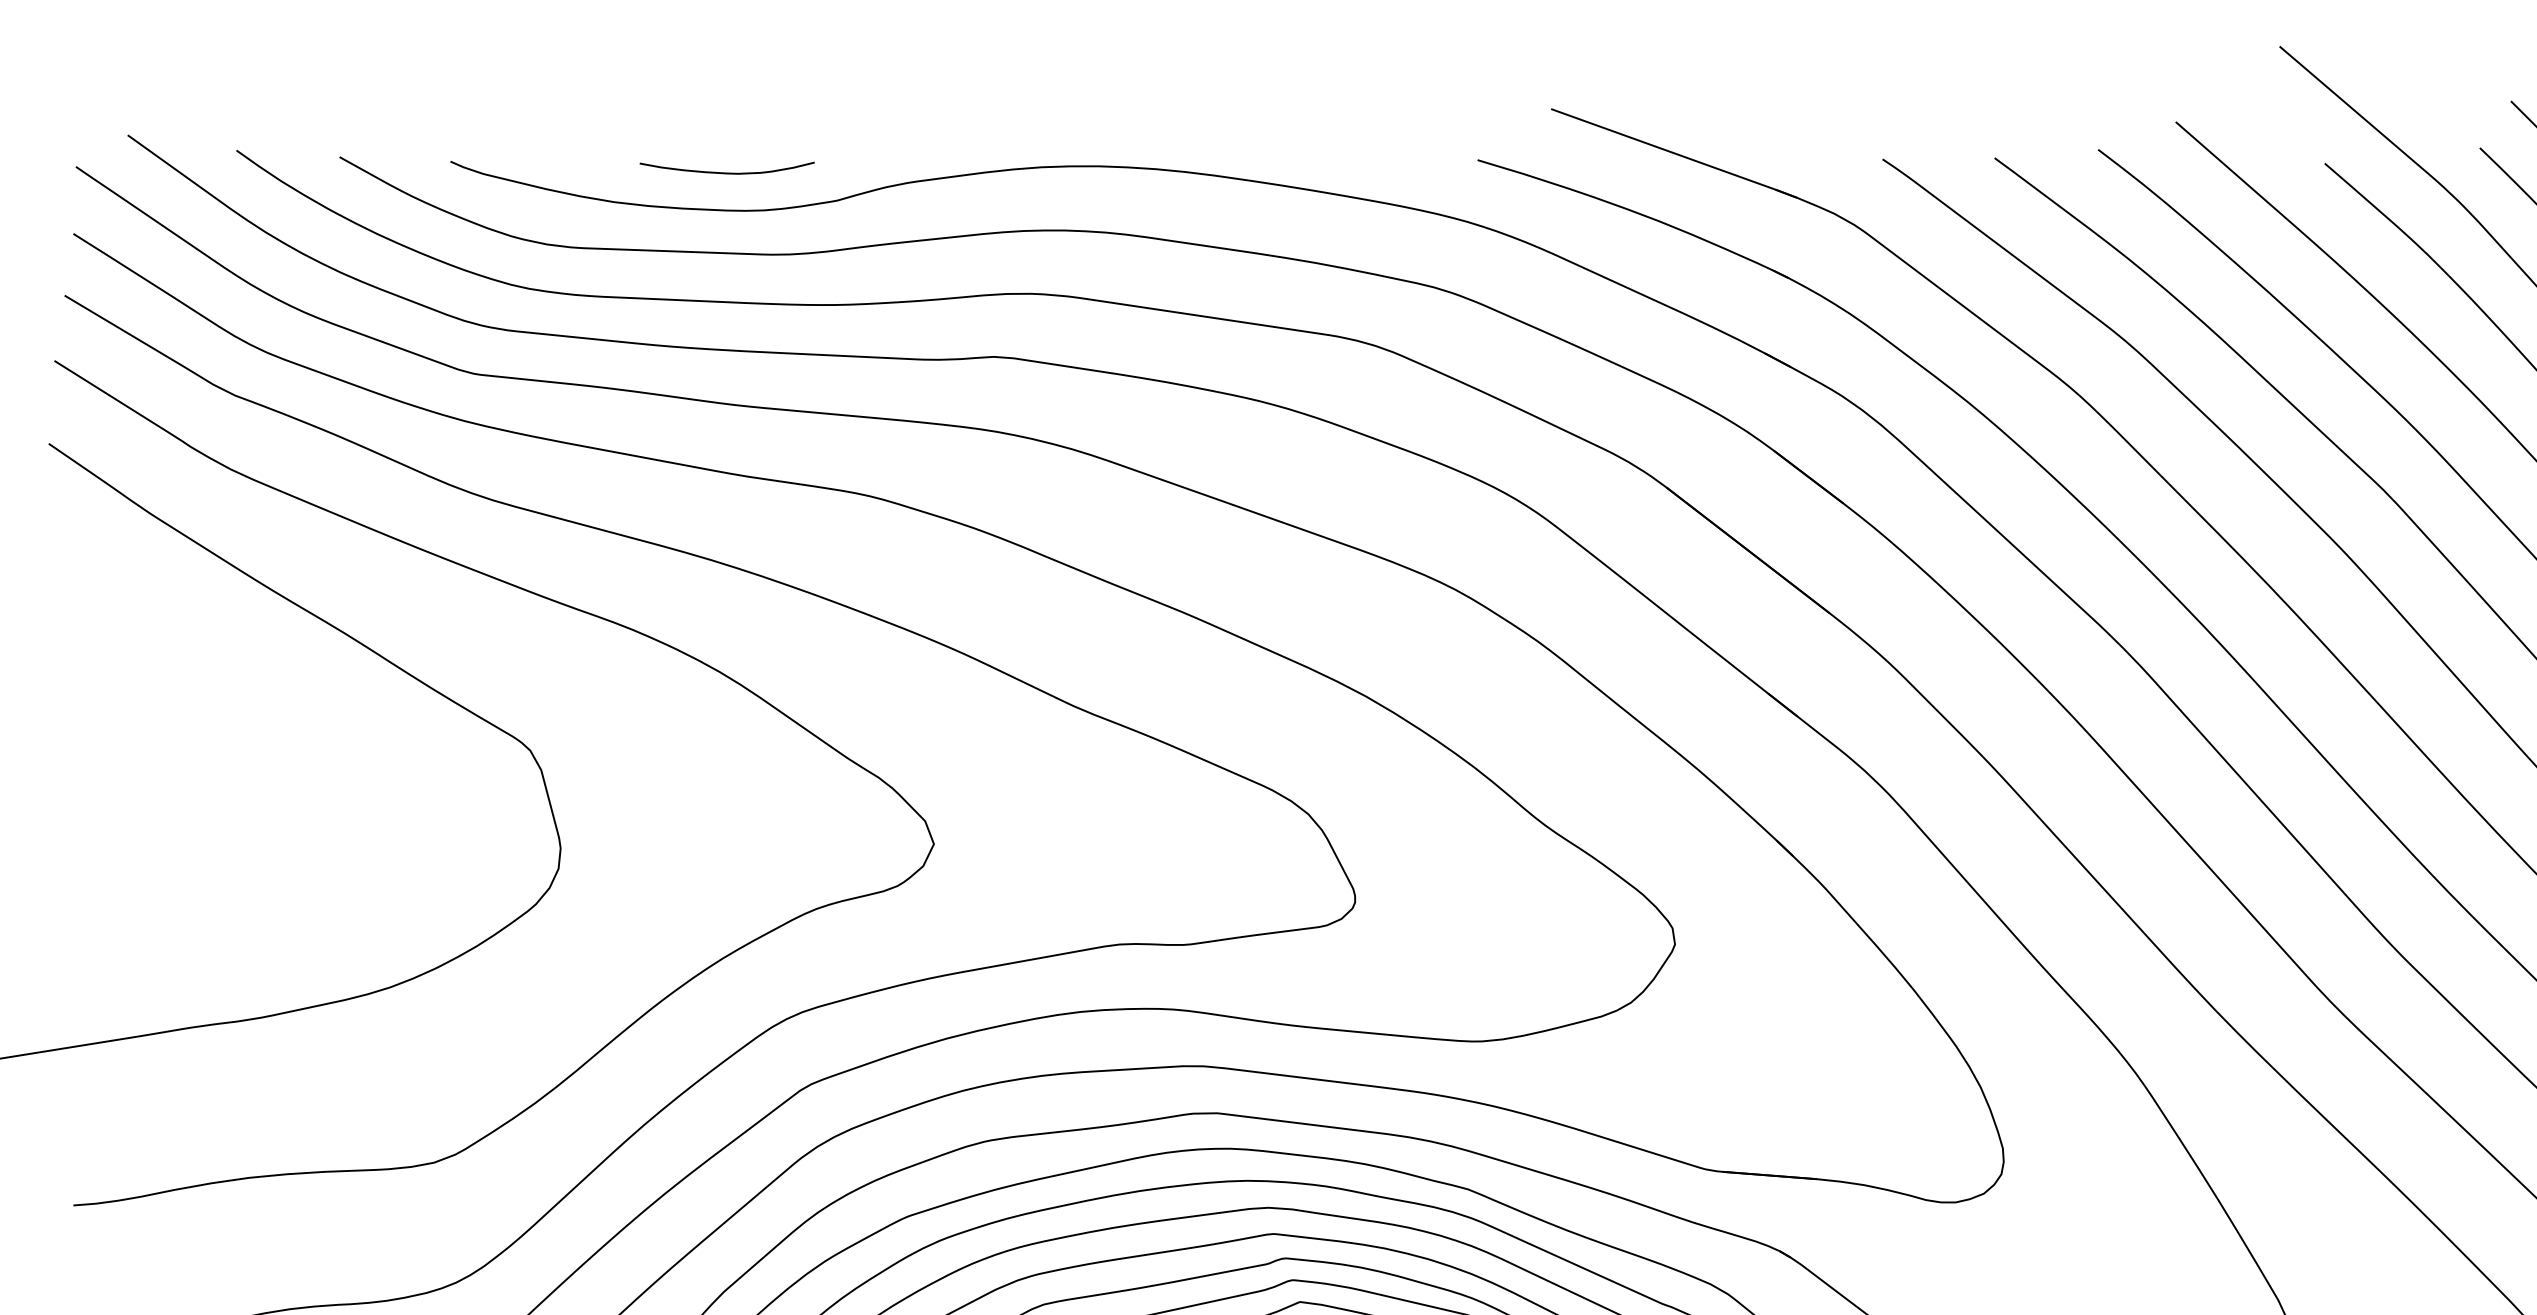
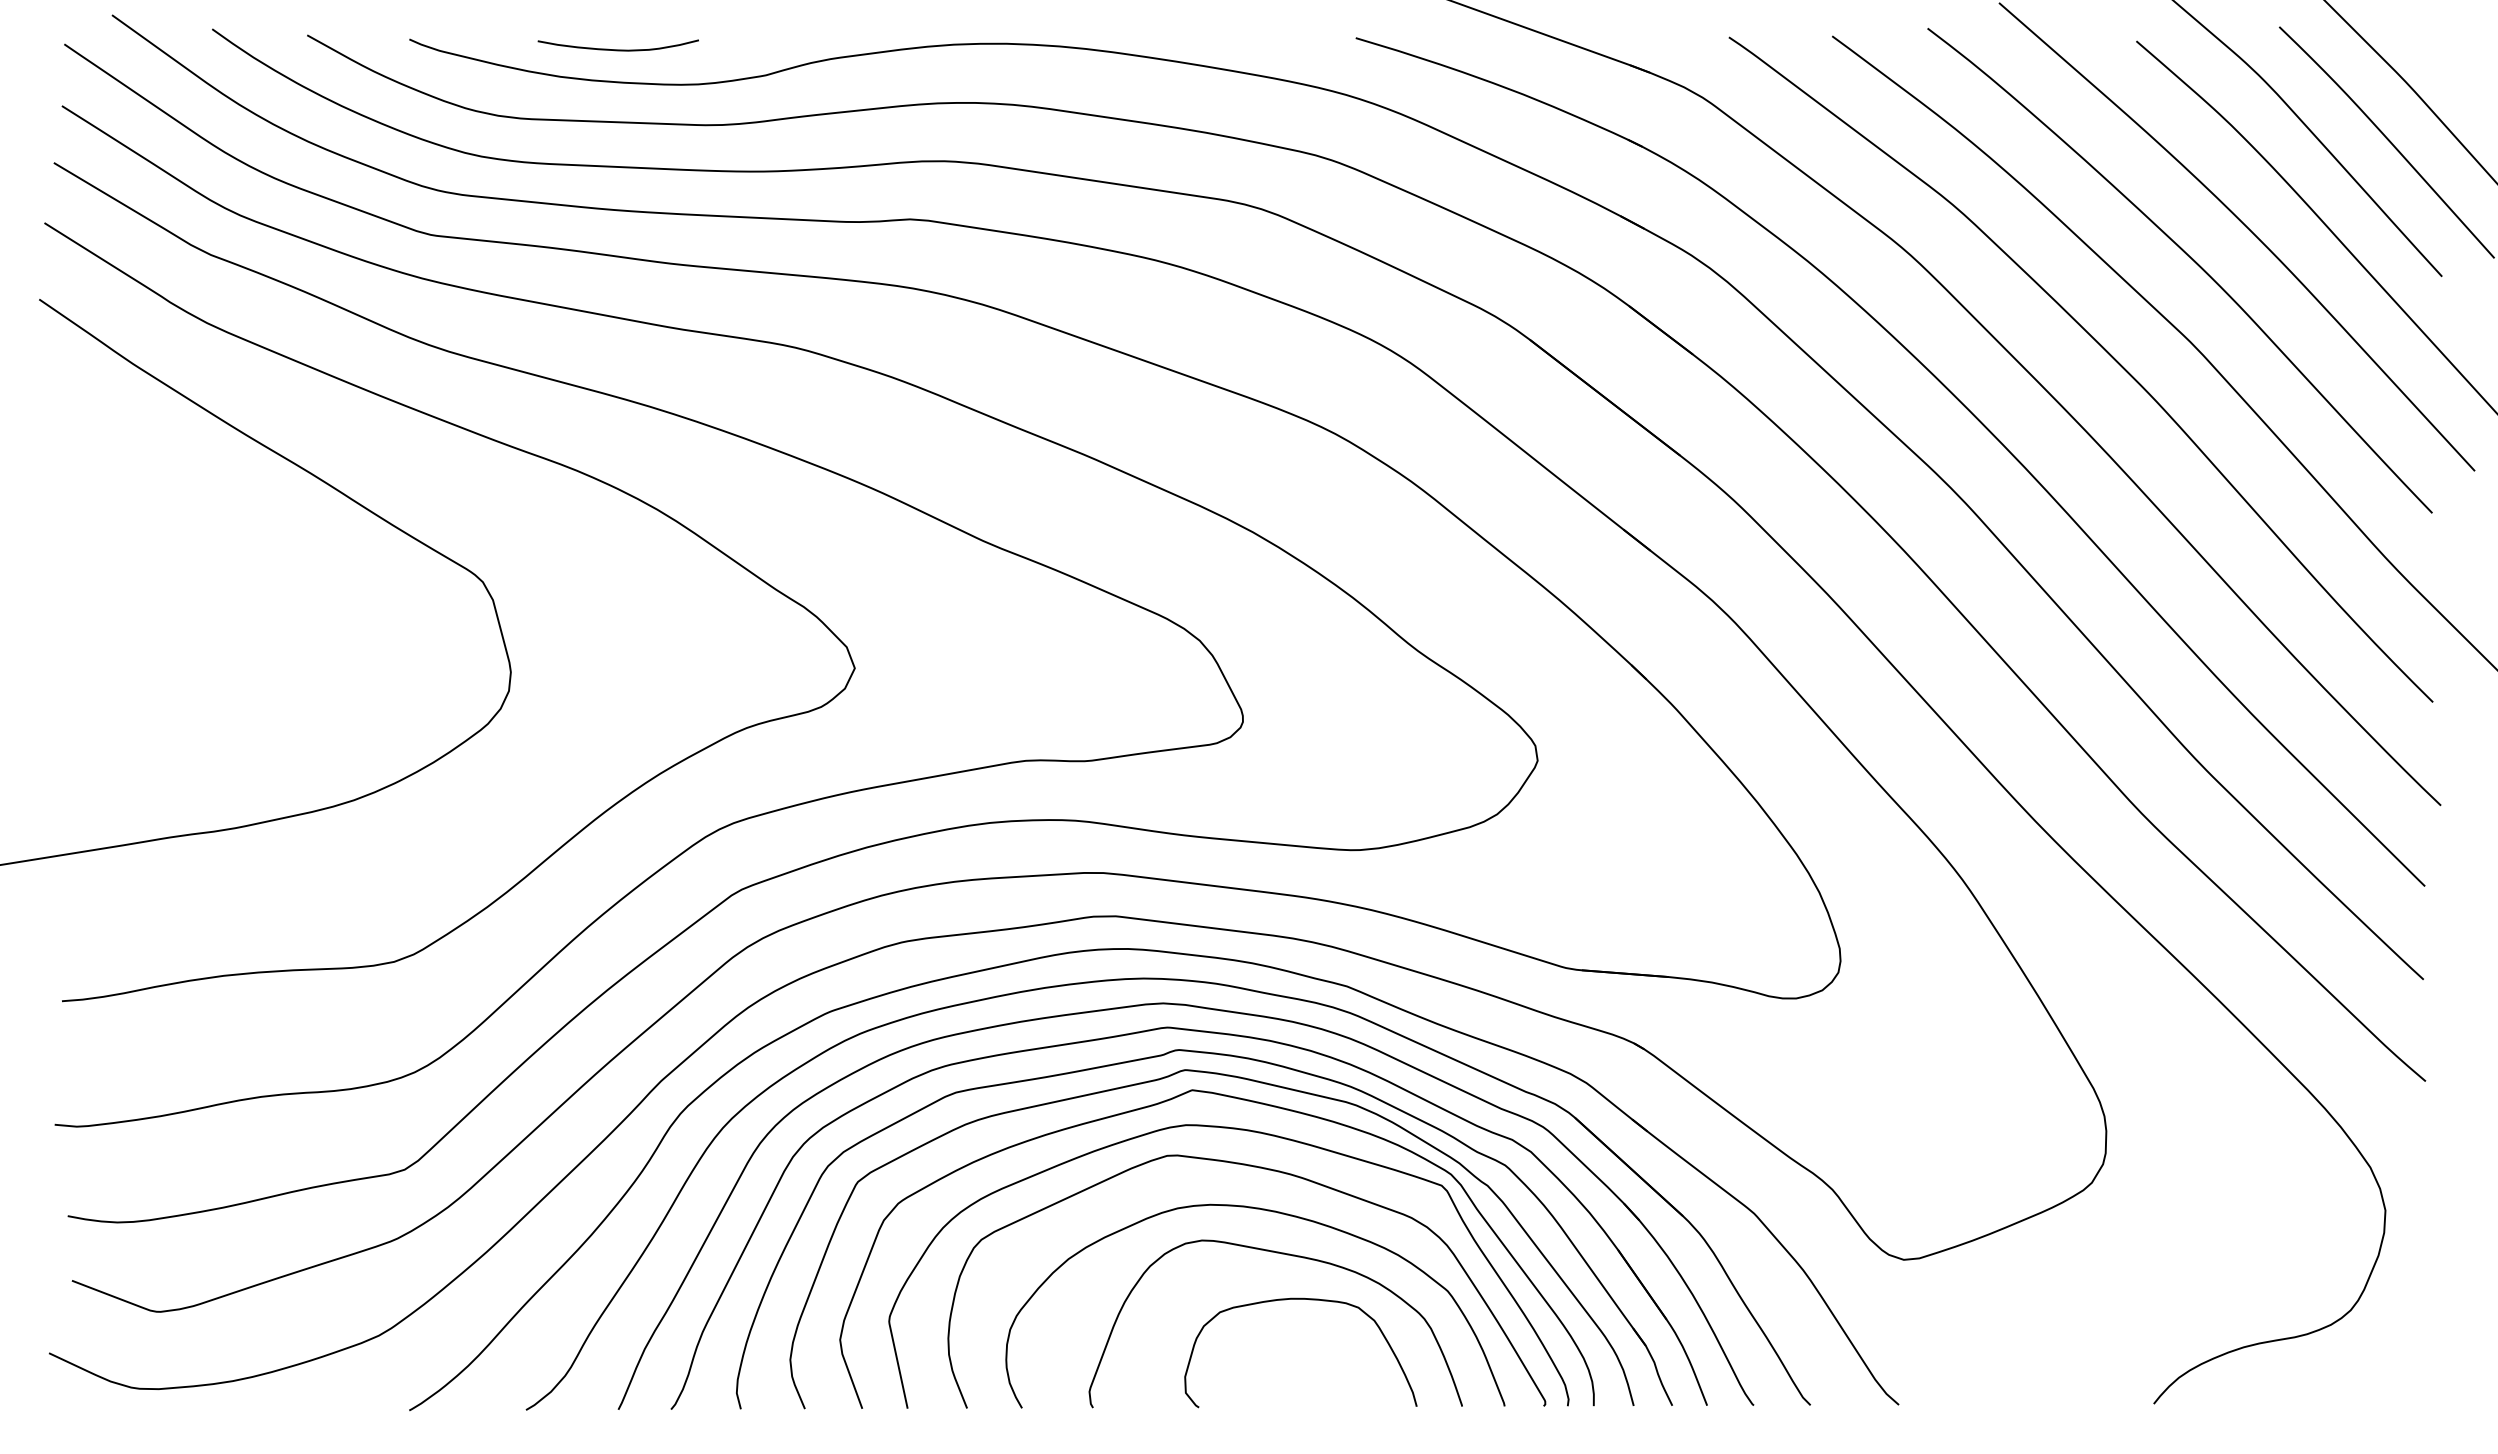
curve: (726, 172) -> (617, 49), moved

